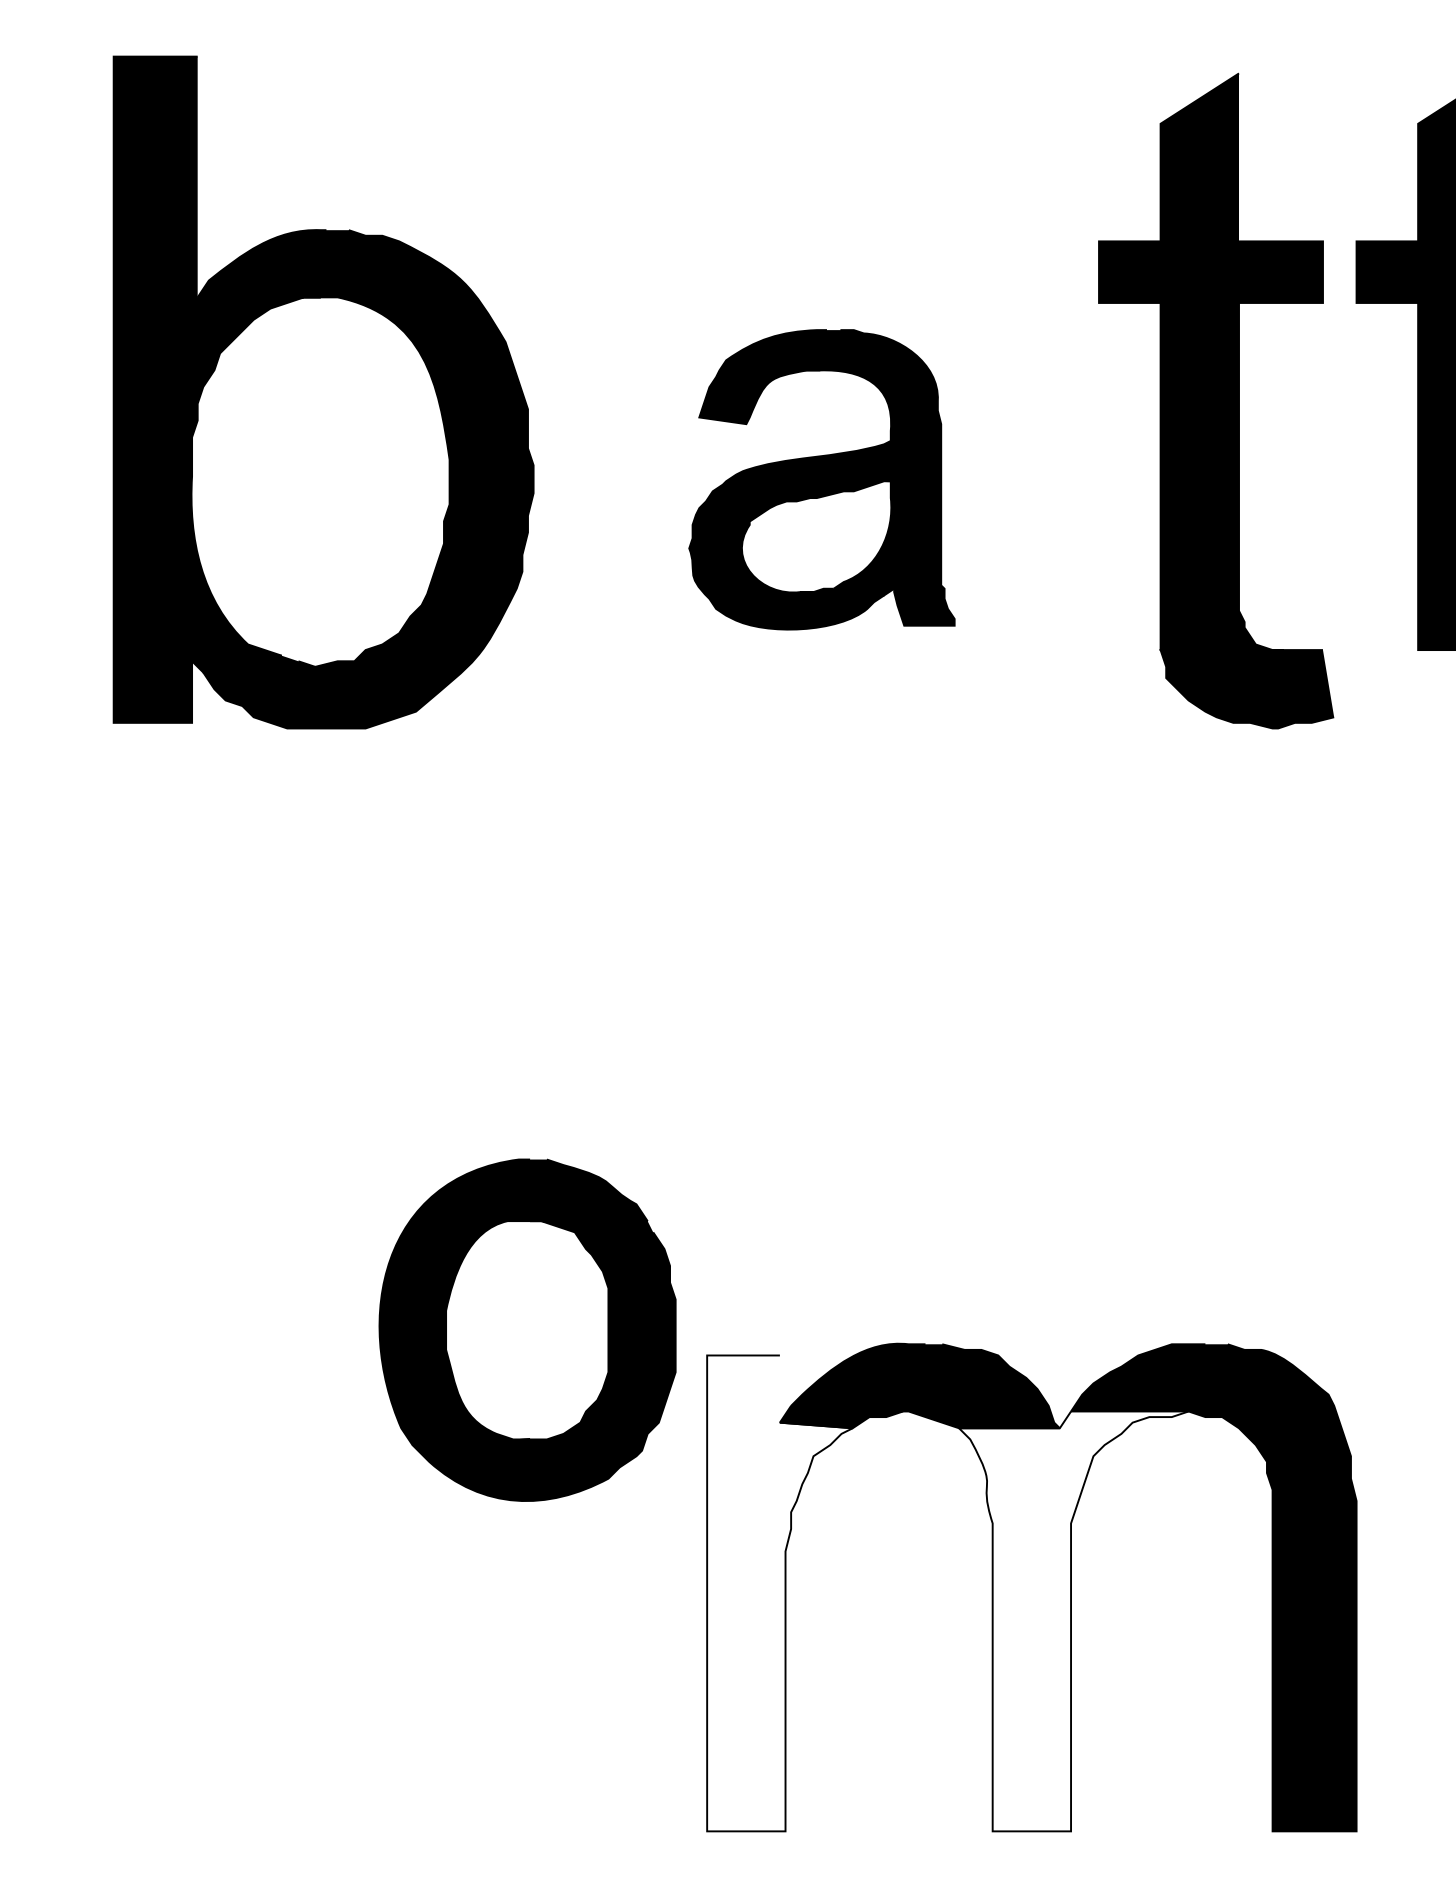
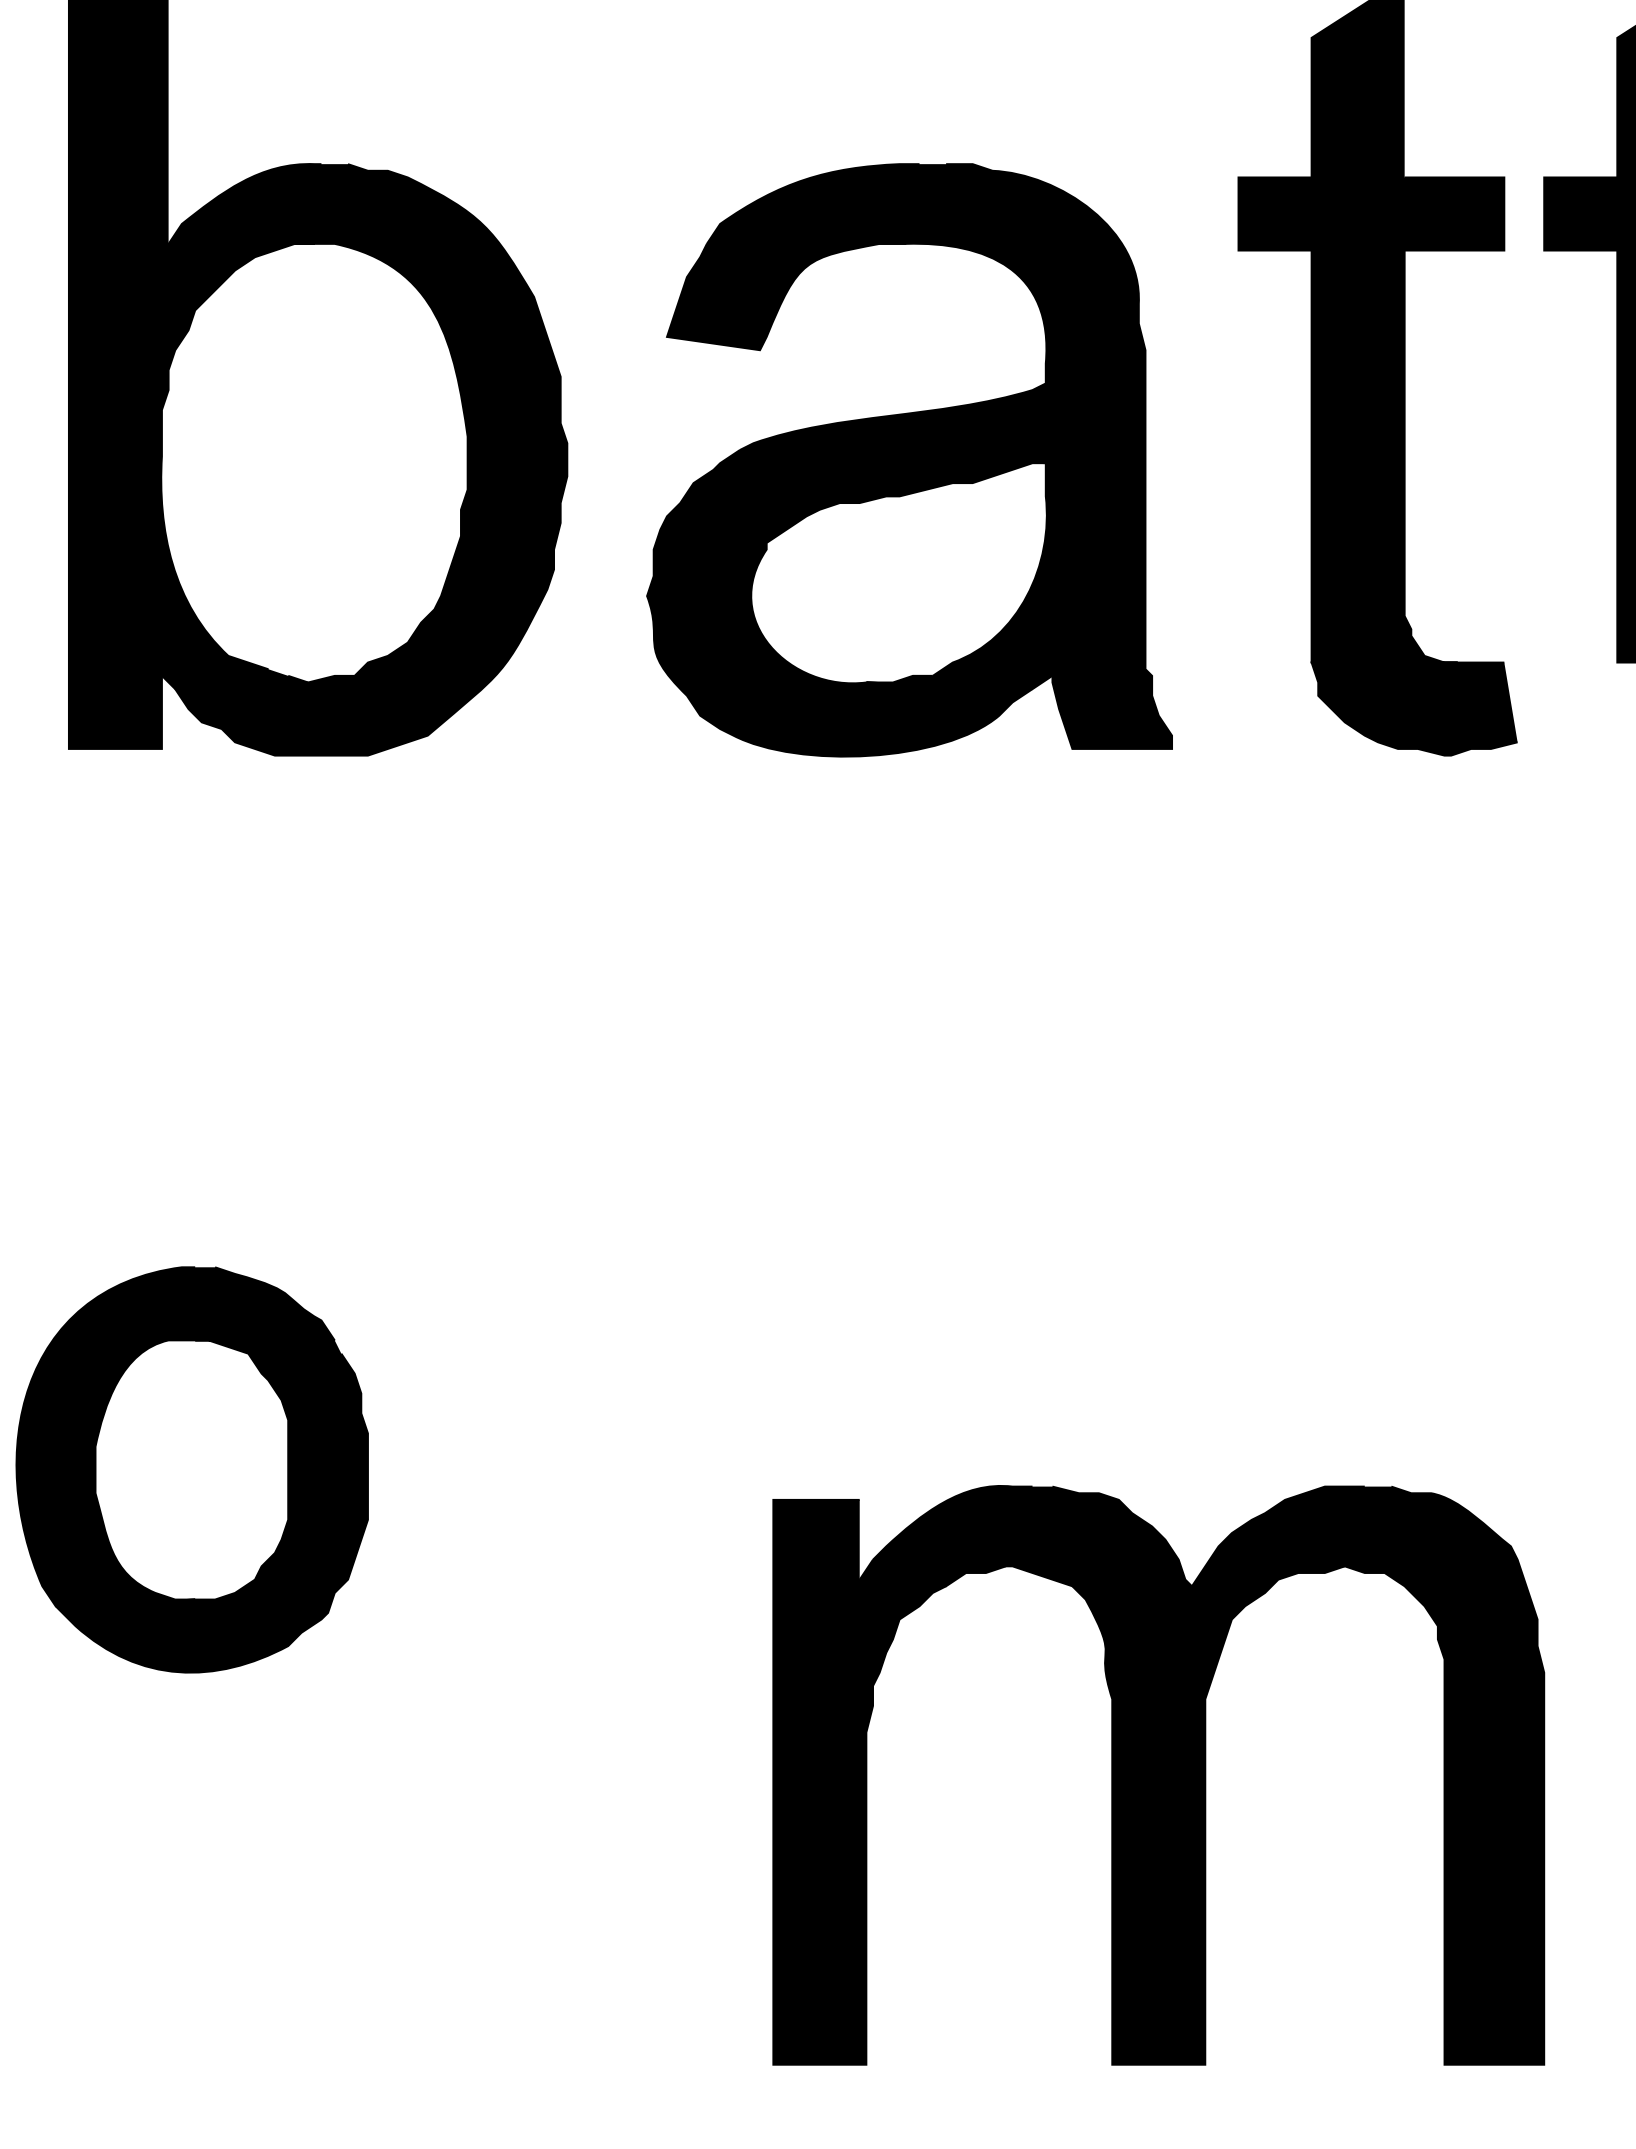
part: (821, 479) -> (909, 460), size x1.67
part: (527, 1329) -> (192, 1469), moved
fill: (779, 1593) -> (859, 1782), added
fill: (1073, 1621) -> (1208, 1815), added

